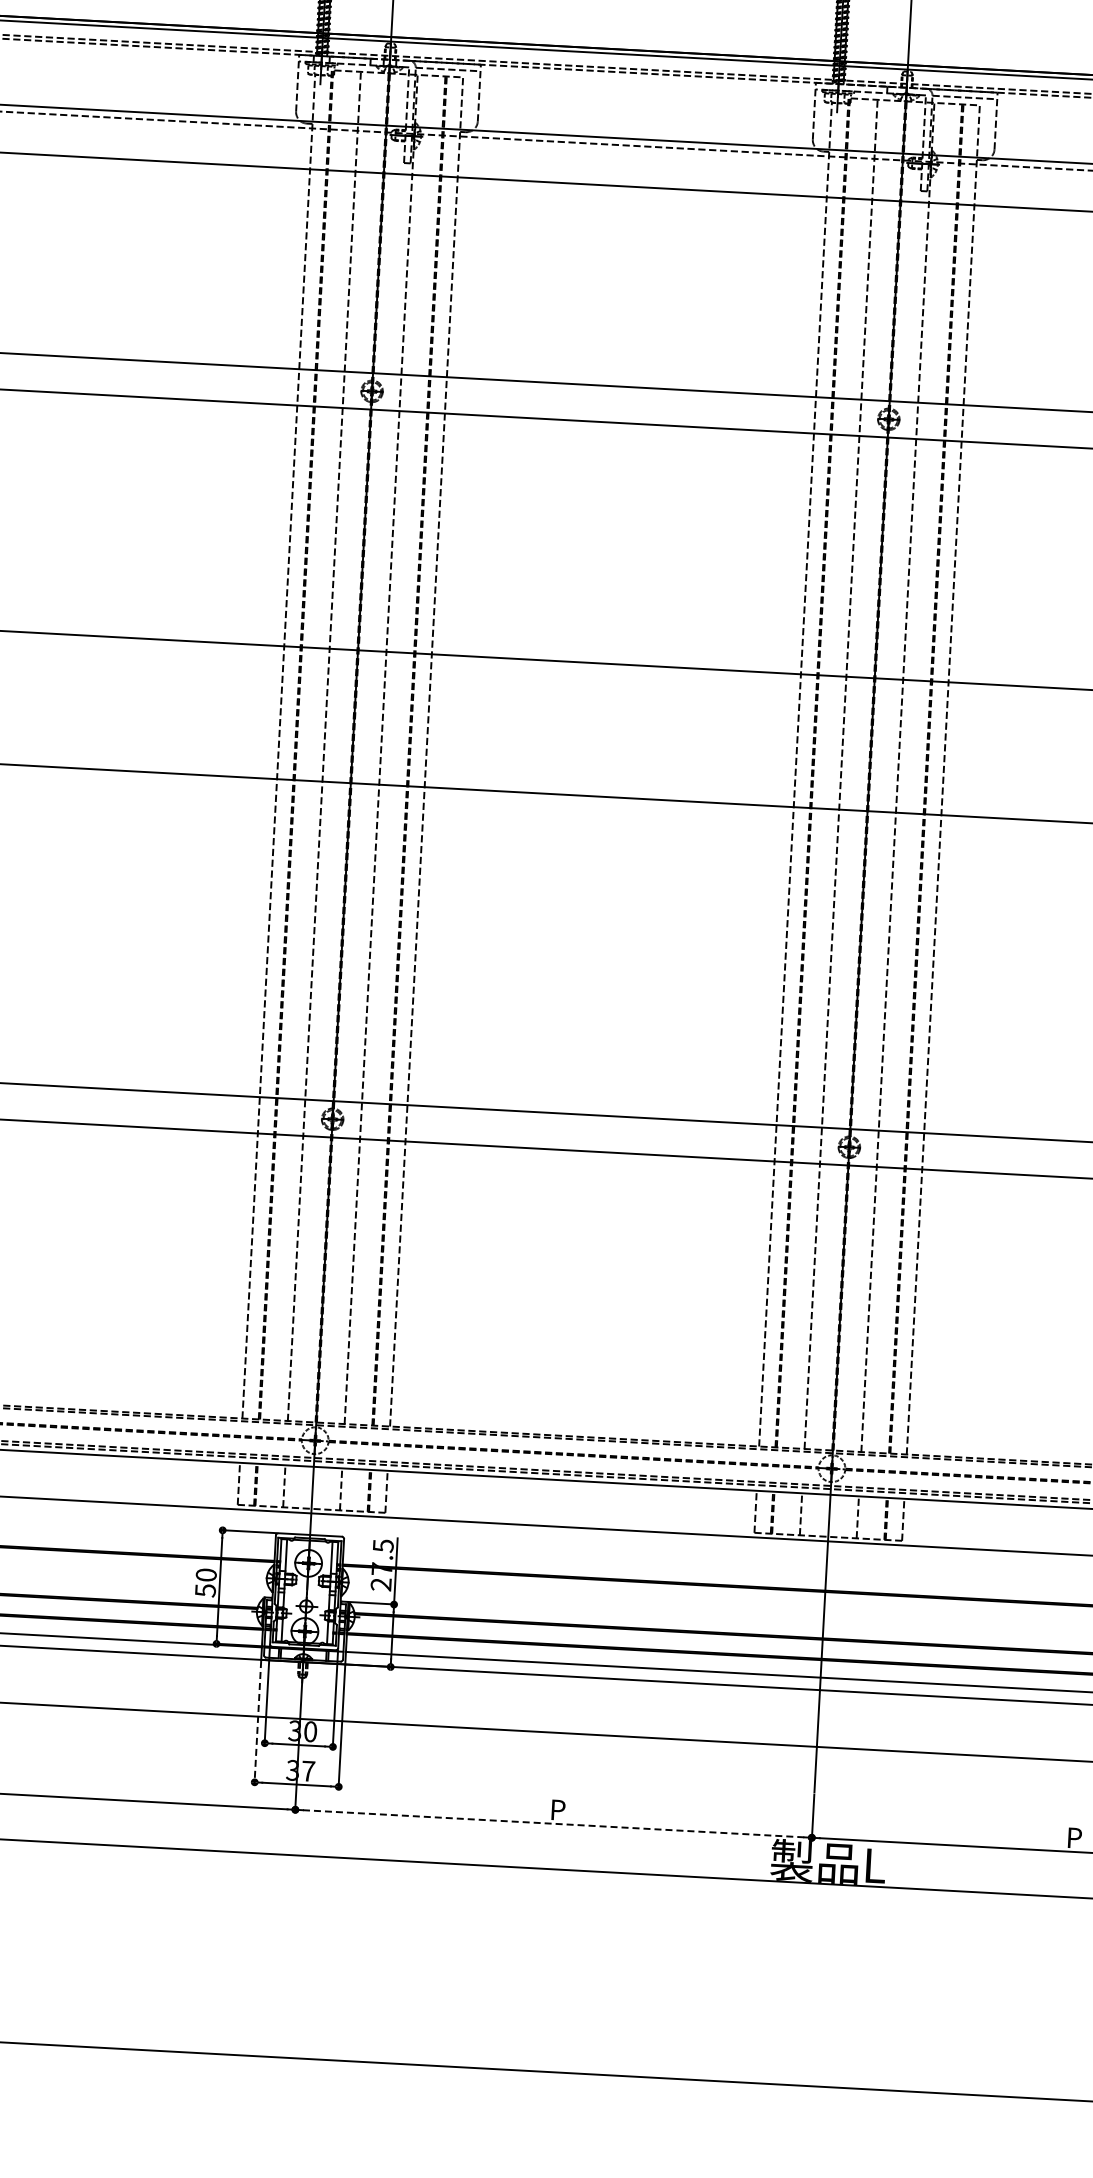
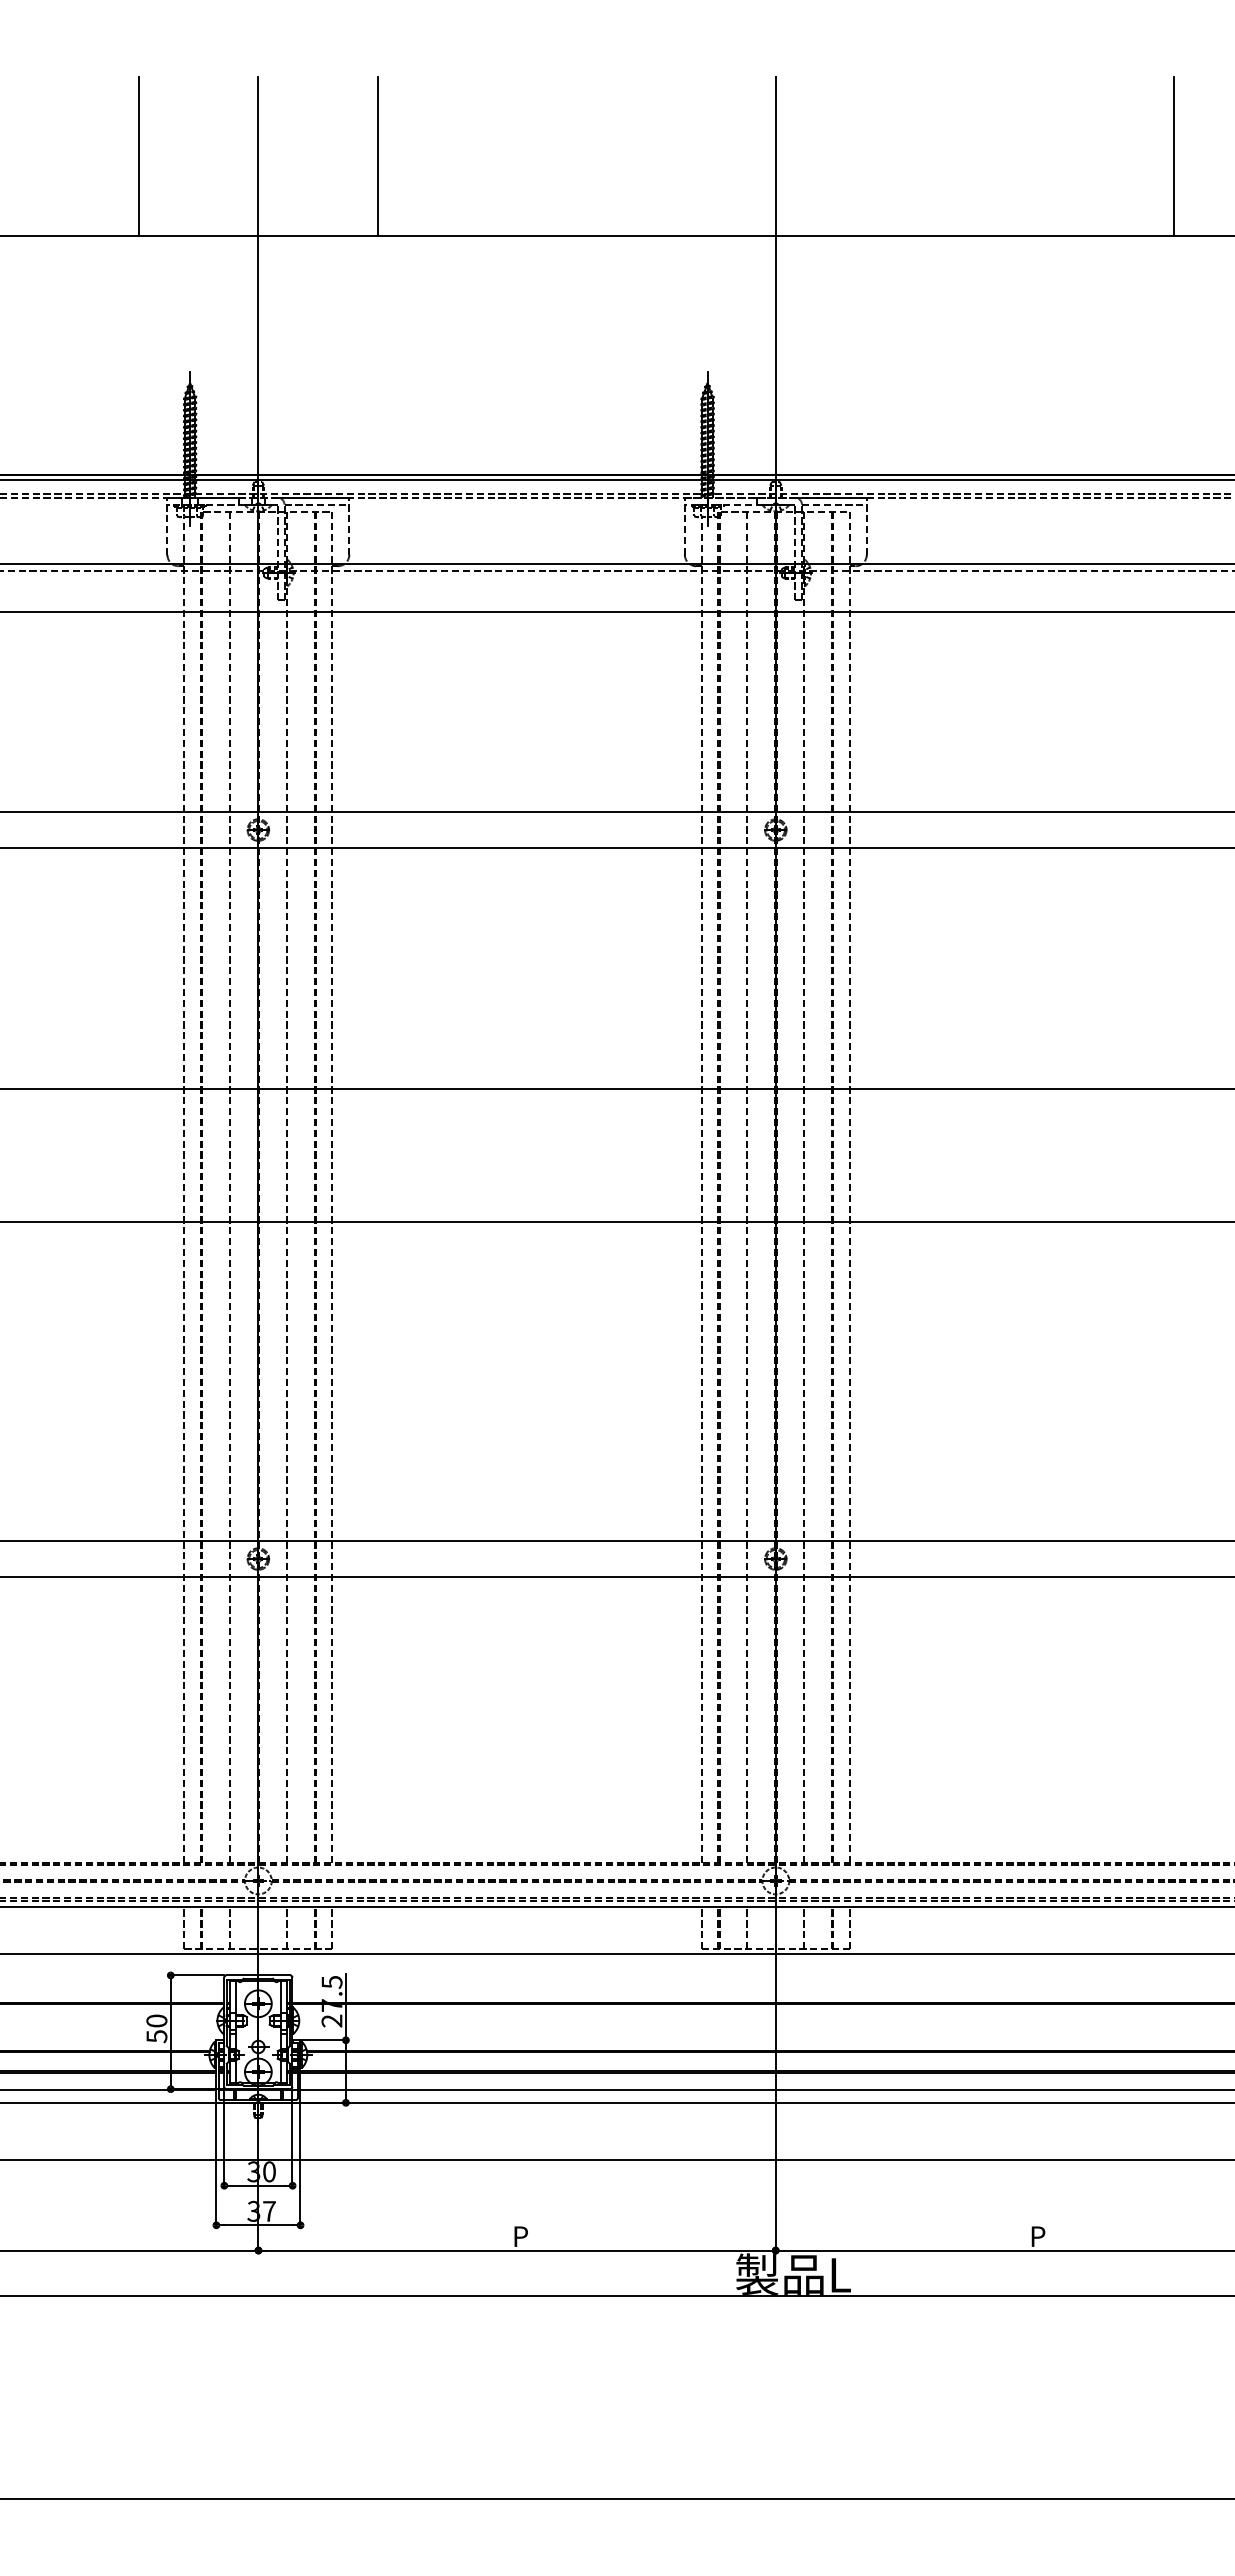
line: (258, 1722) -> (216, 2165), dashed -> solid
line: (554, 1823) -> (517, 2250), dashed -> solid

